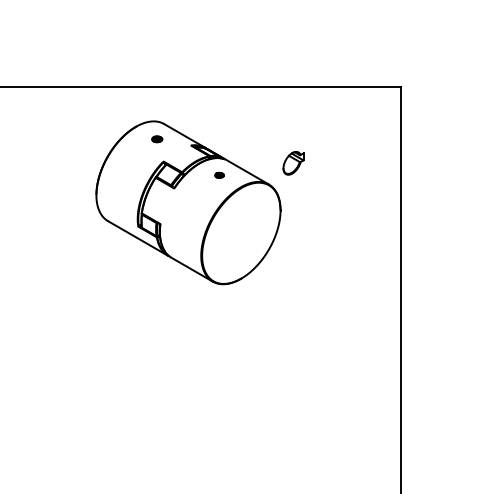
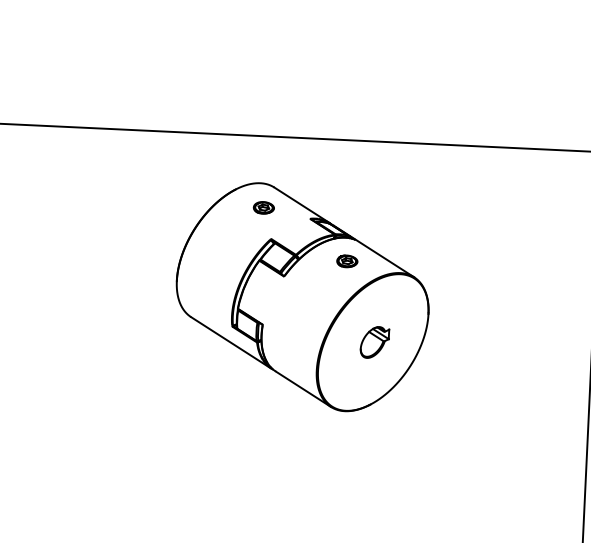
part: (157, 139) -> (264, 208), size x1.43
part: (293, 163) -> (374, 342), moved
part: (219, 175) -> (347, 261), size x1.67

